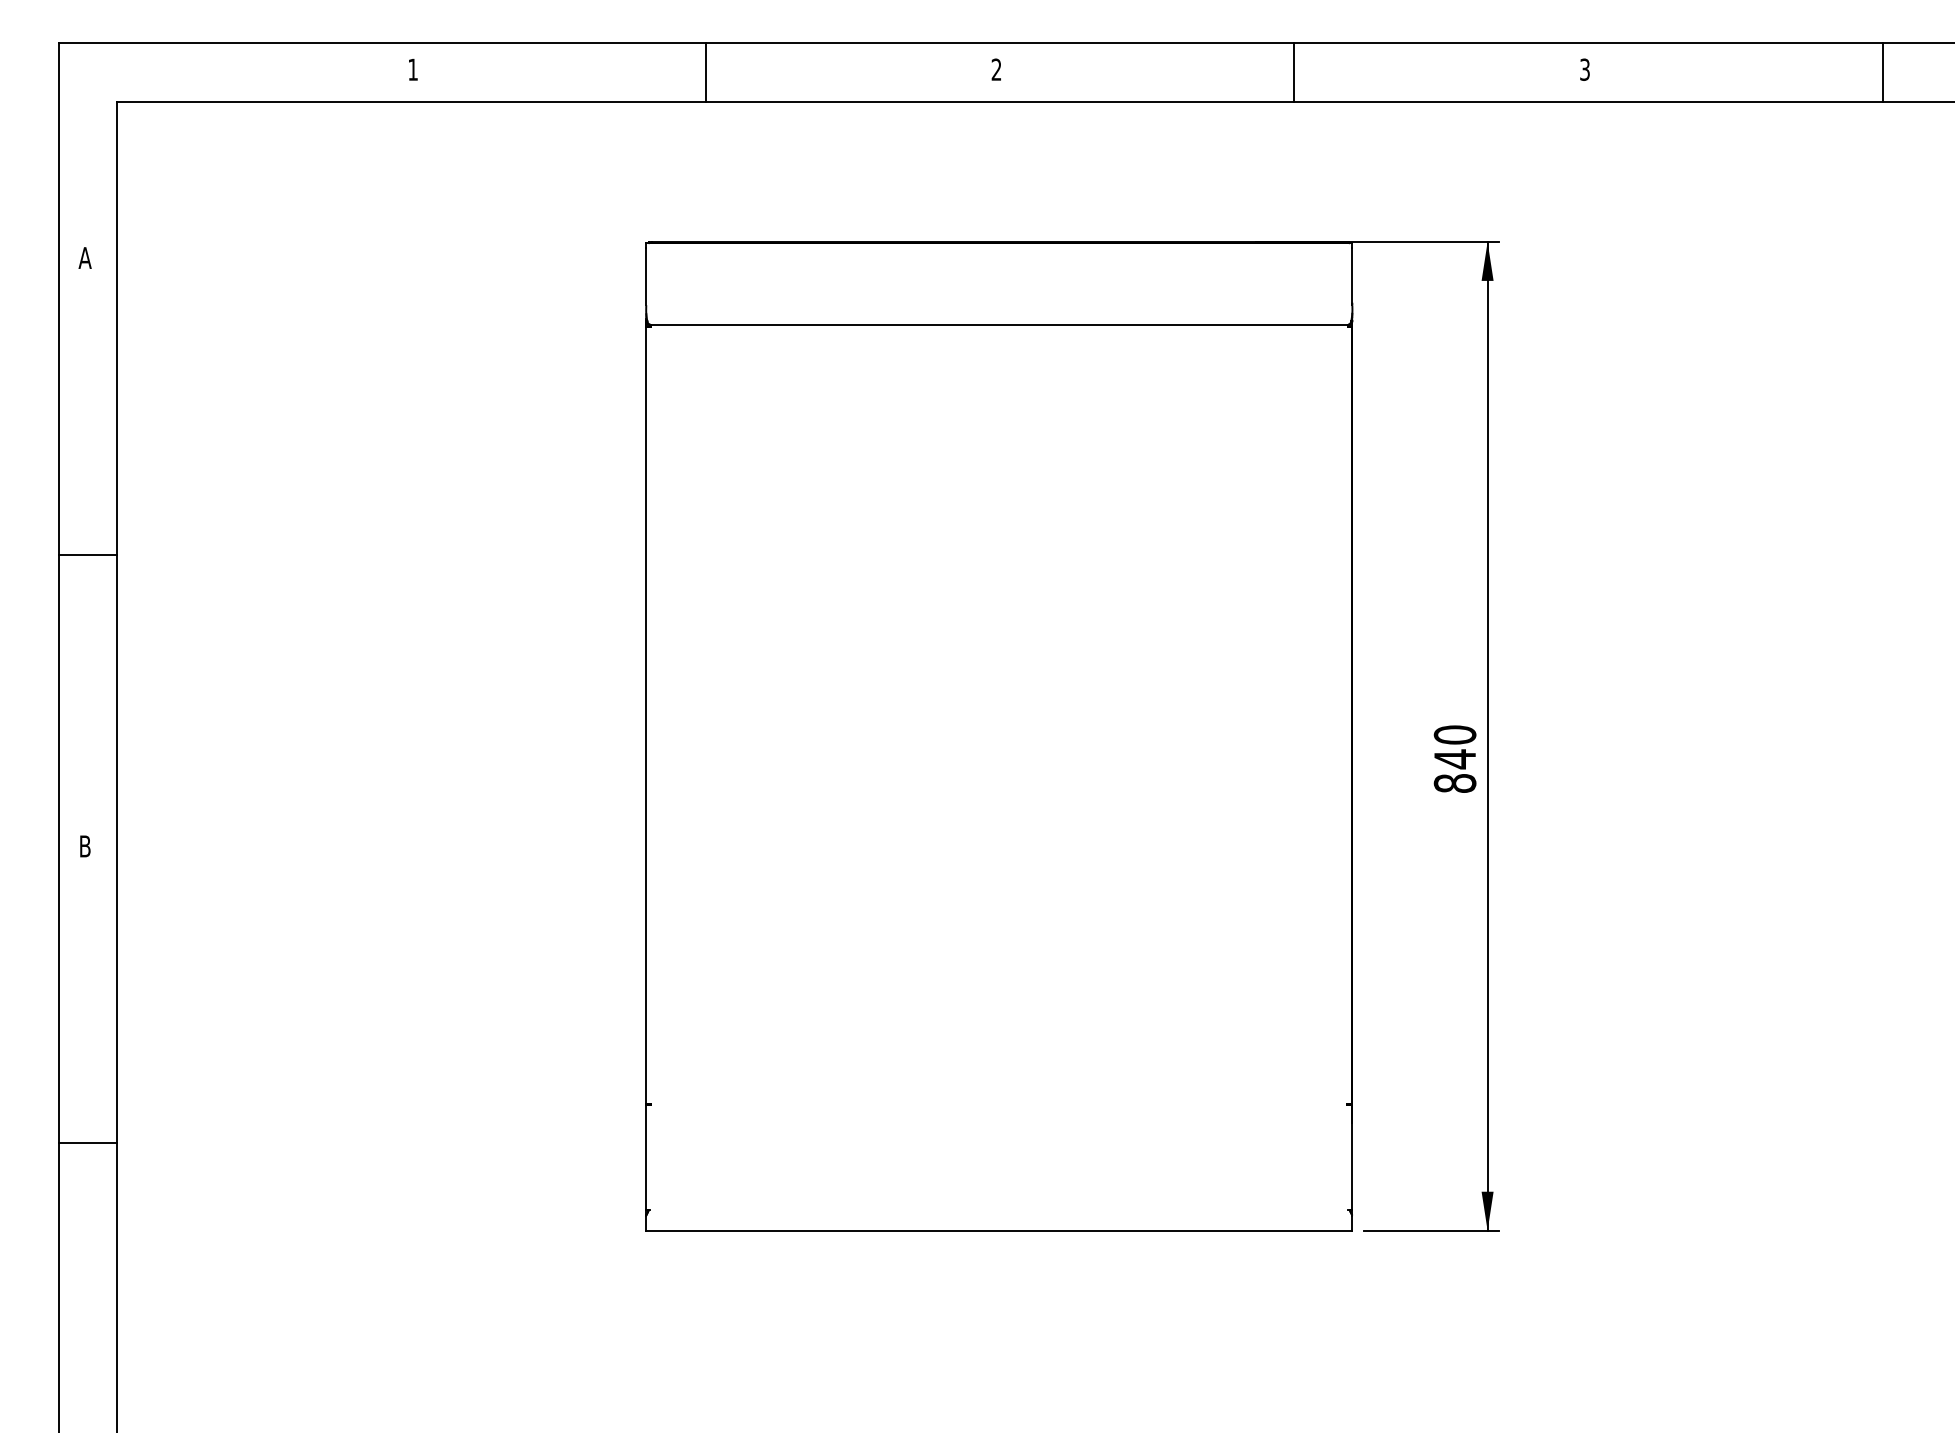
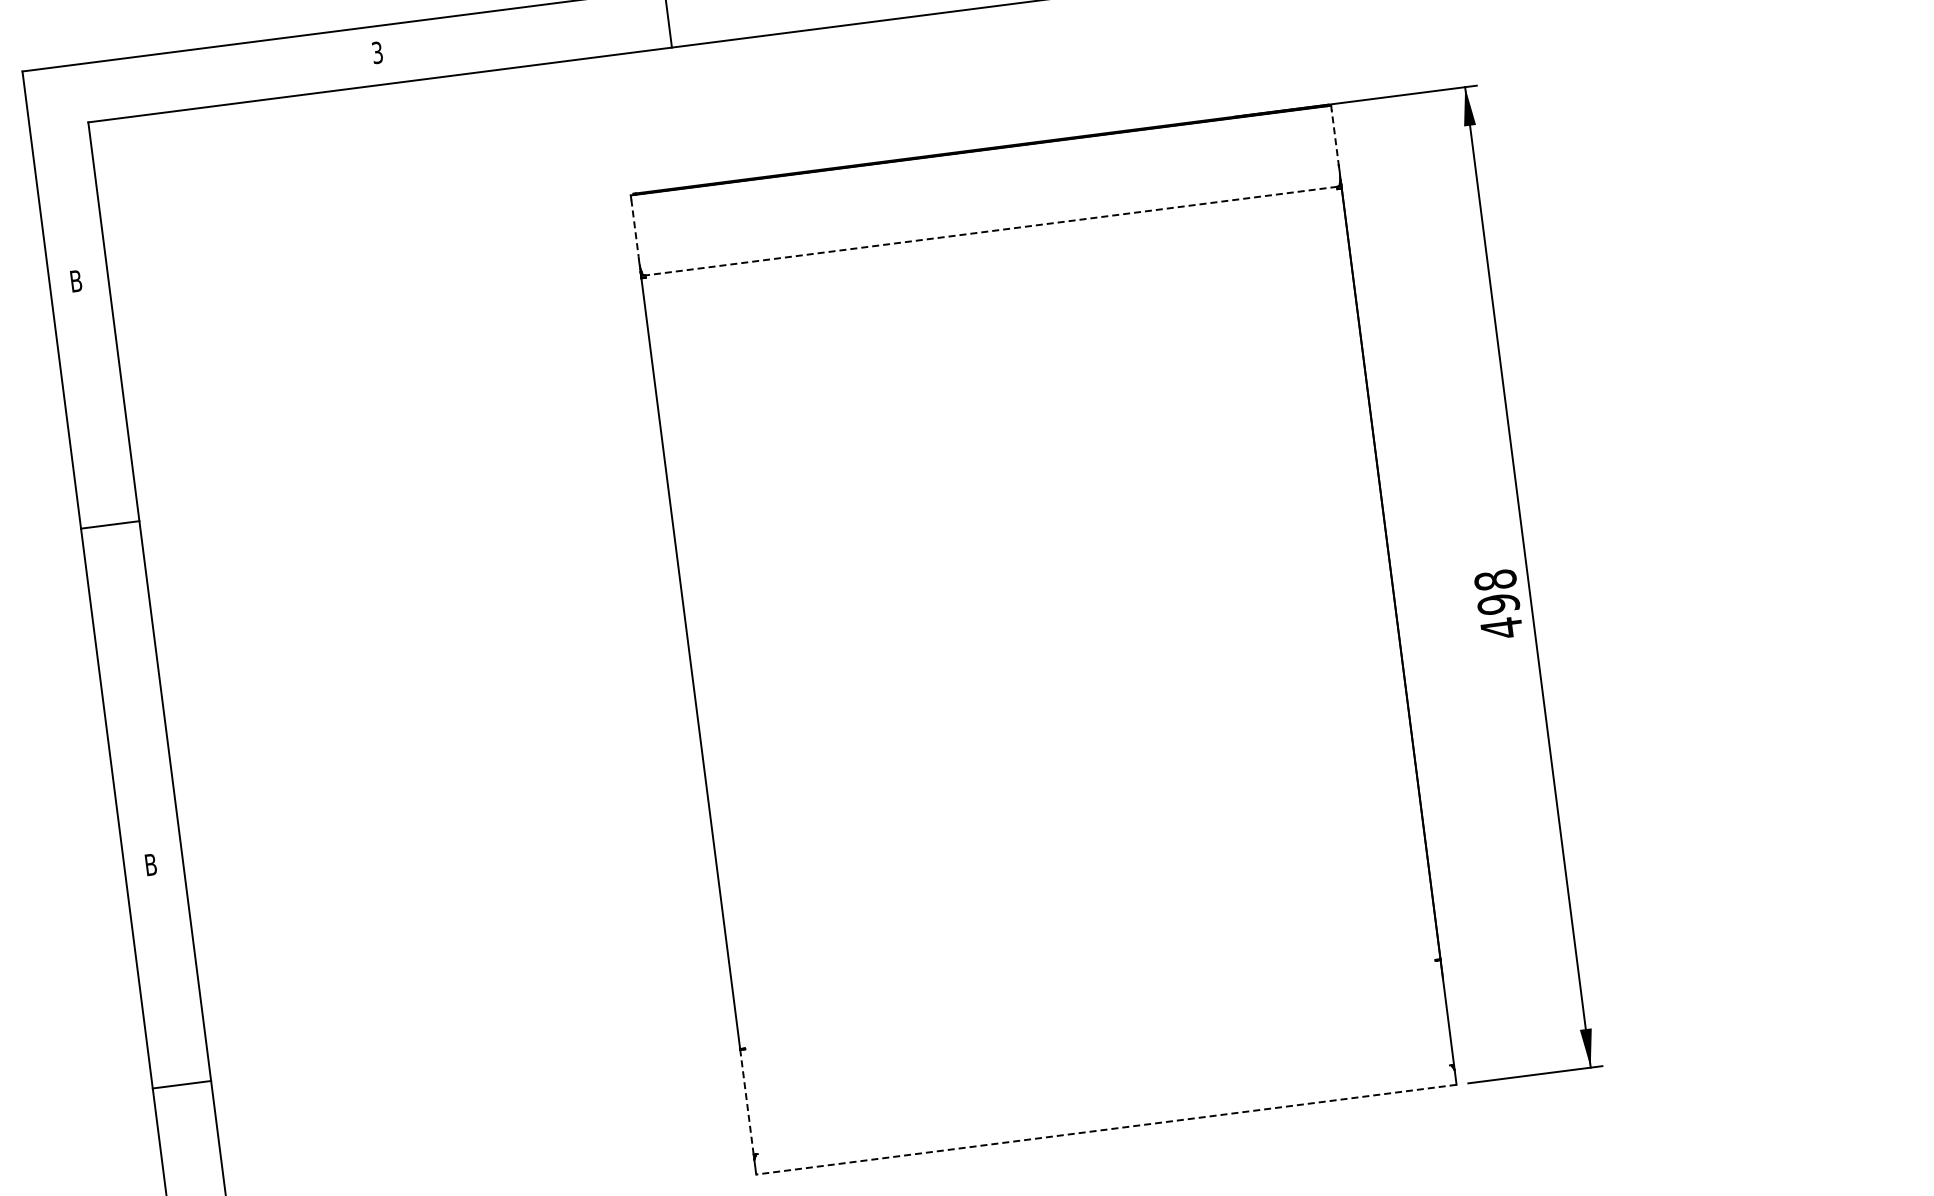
text: (412, 69) -> (376, 52), 1 -> 3
text: (84, 257) -> (75, 280), A -> B
line: (646, 276) -> (635, 228), solid -> dashed
line: (1352, 276) -> (1335, 138), solid -> dashed
line: (999, 324) -> (991, 230), solid -> dashed
line: (87, 555) -> (109, 525), moved
text: (1454, 759) -> (1498, 604), 840 -> 498
line: (87, 1143) -> (181, 1084), moved
line: (646, 1157) -> (747, 1102), solid -> dashed
line: (998, 1230) -> (1105, 1129), solid -> dashed

